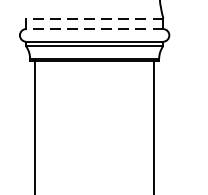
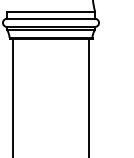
line: (93, 19) -> (50, 12), dashed -> solid
line: (93, 28) -> (50, 18), dashed -> solid

